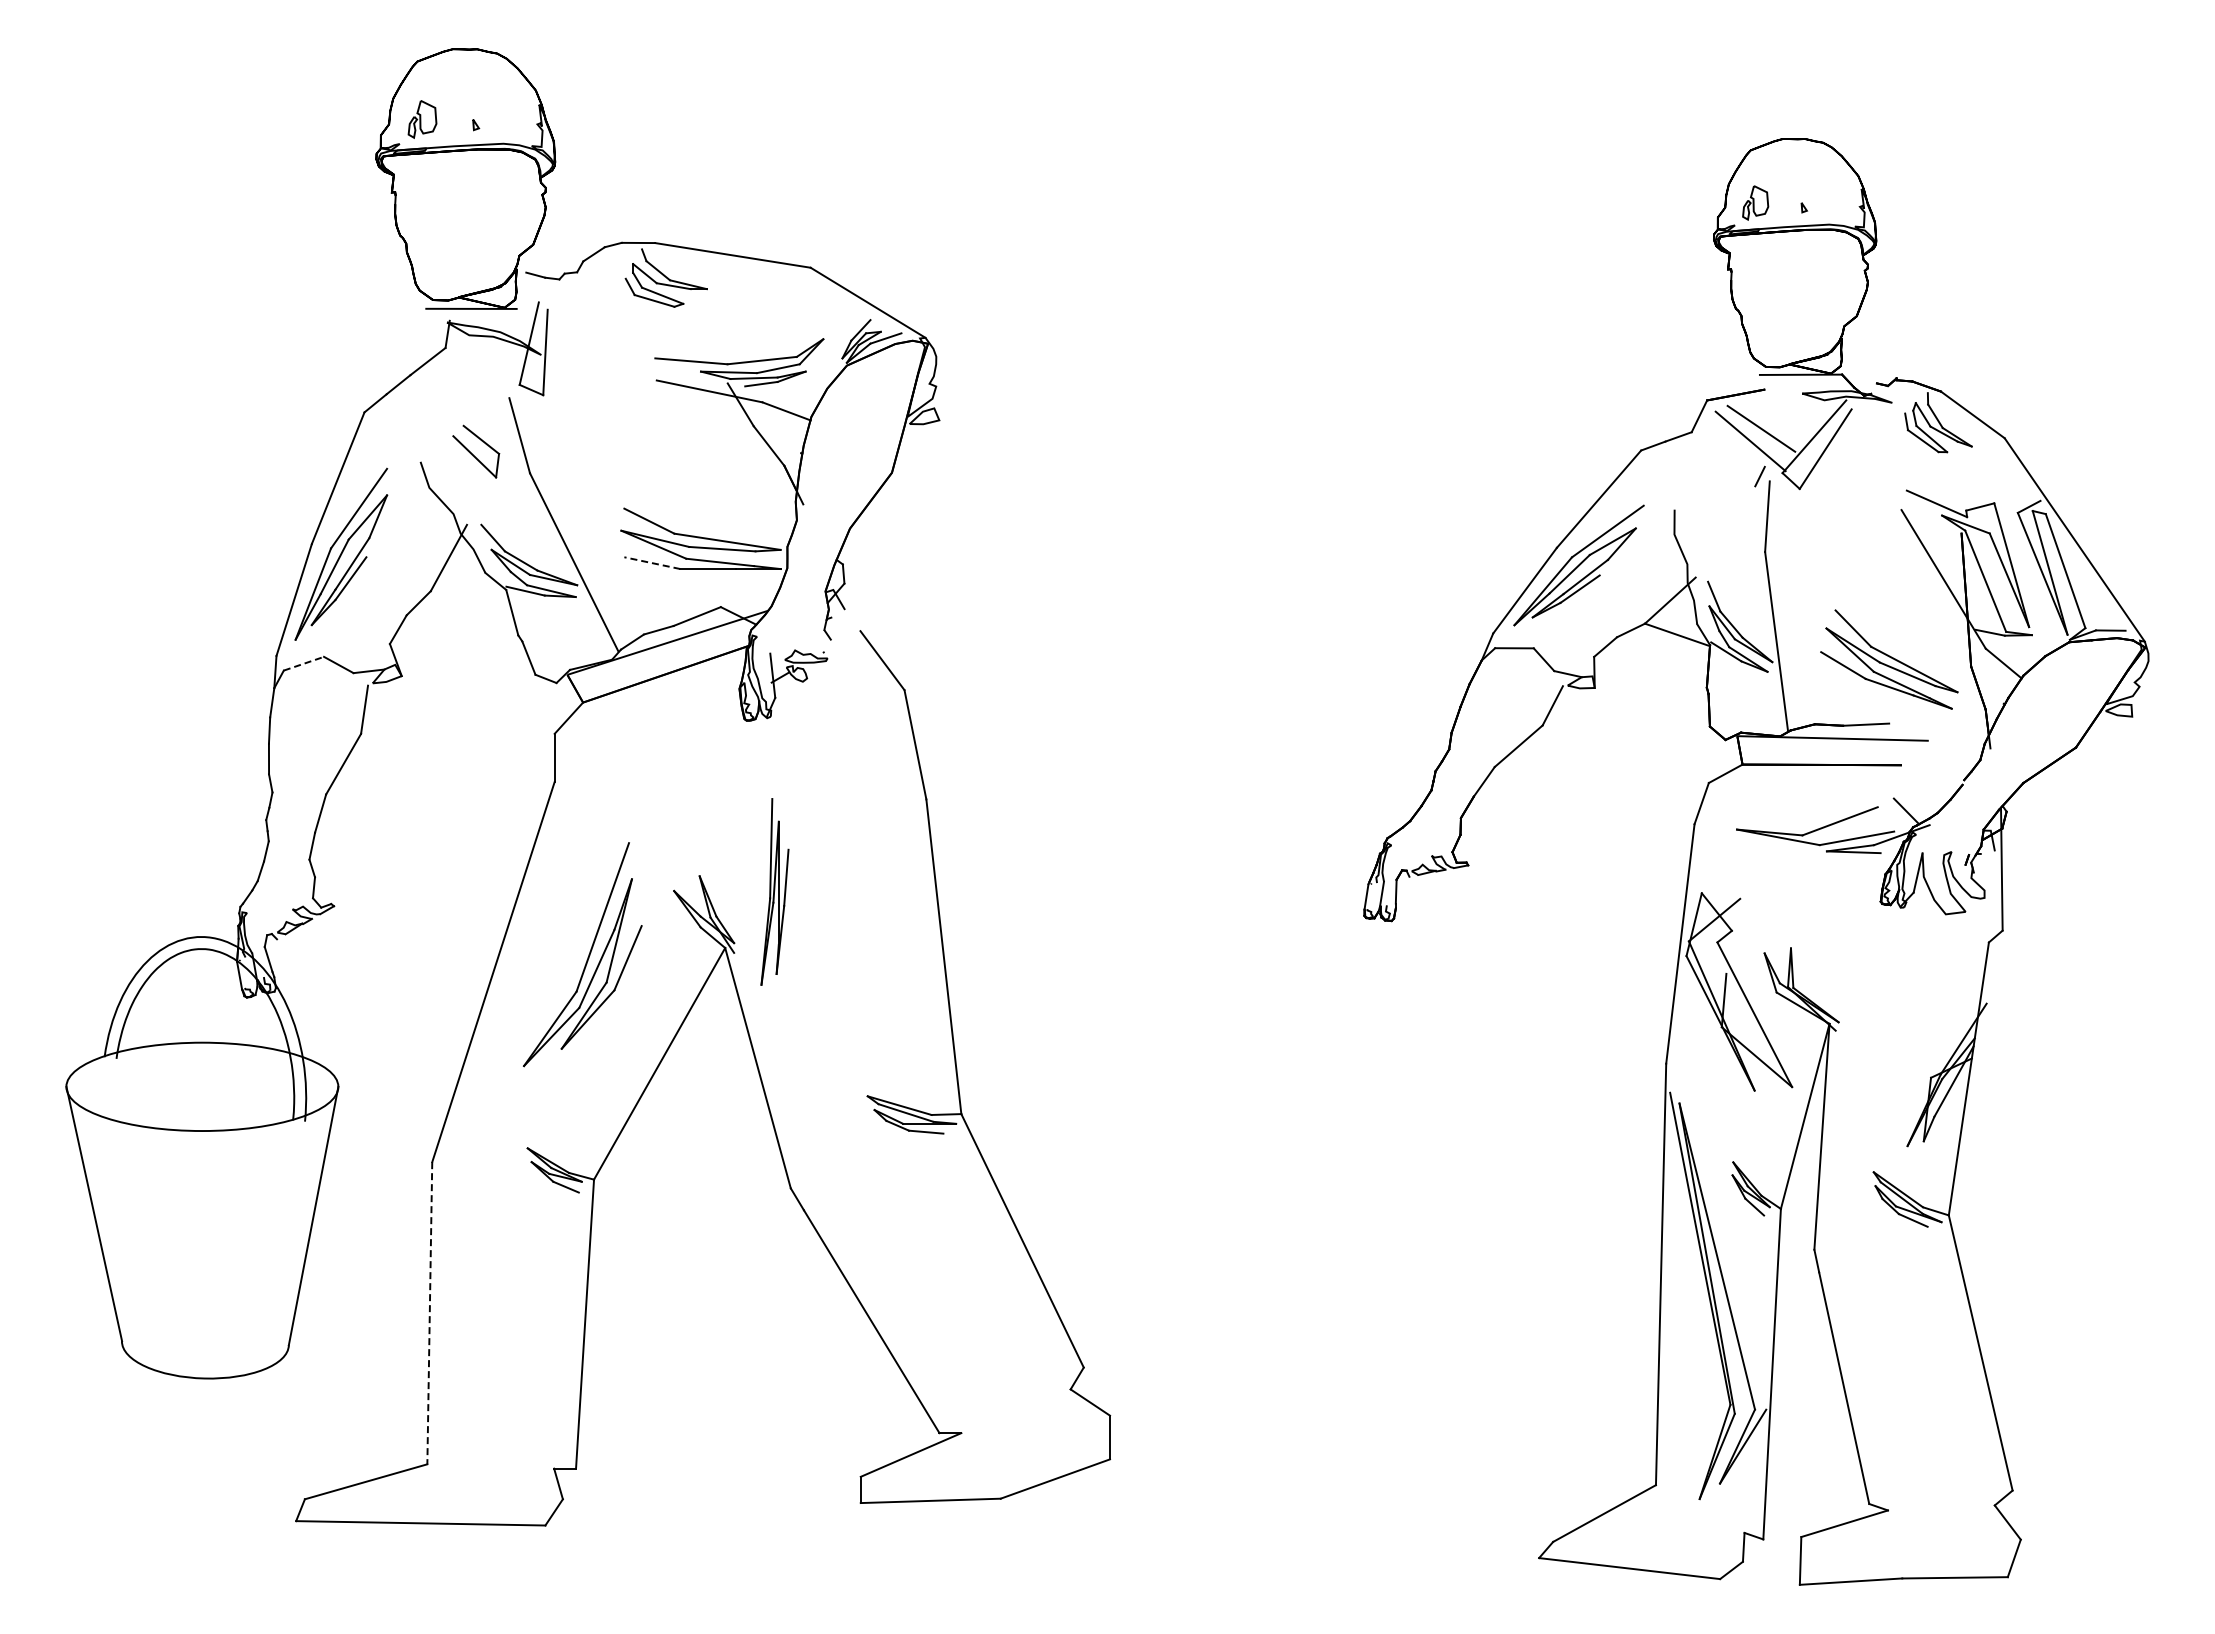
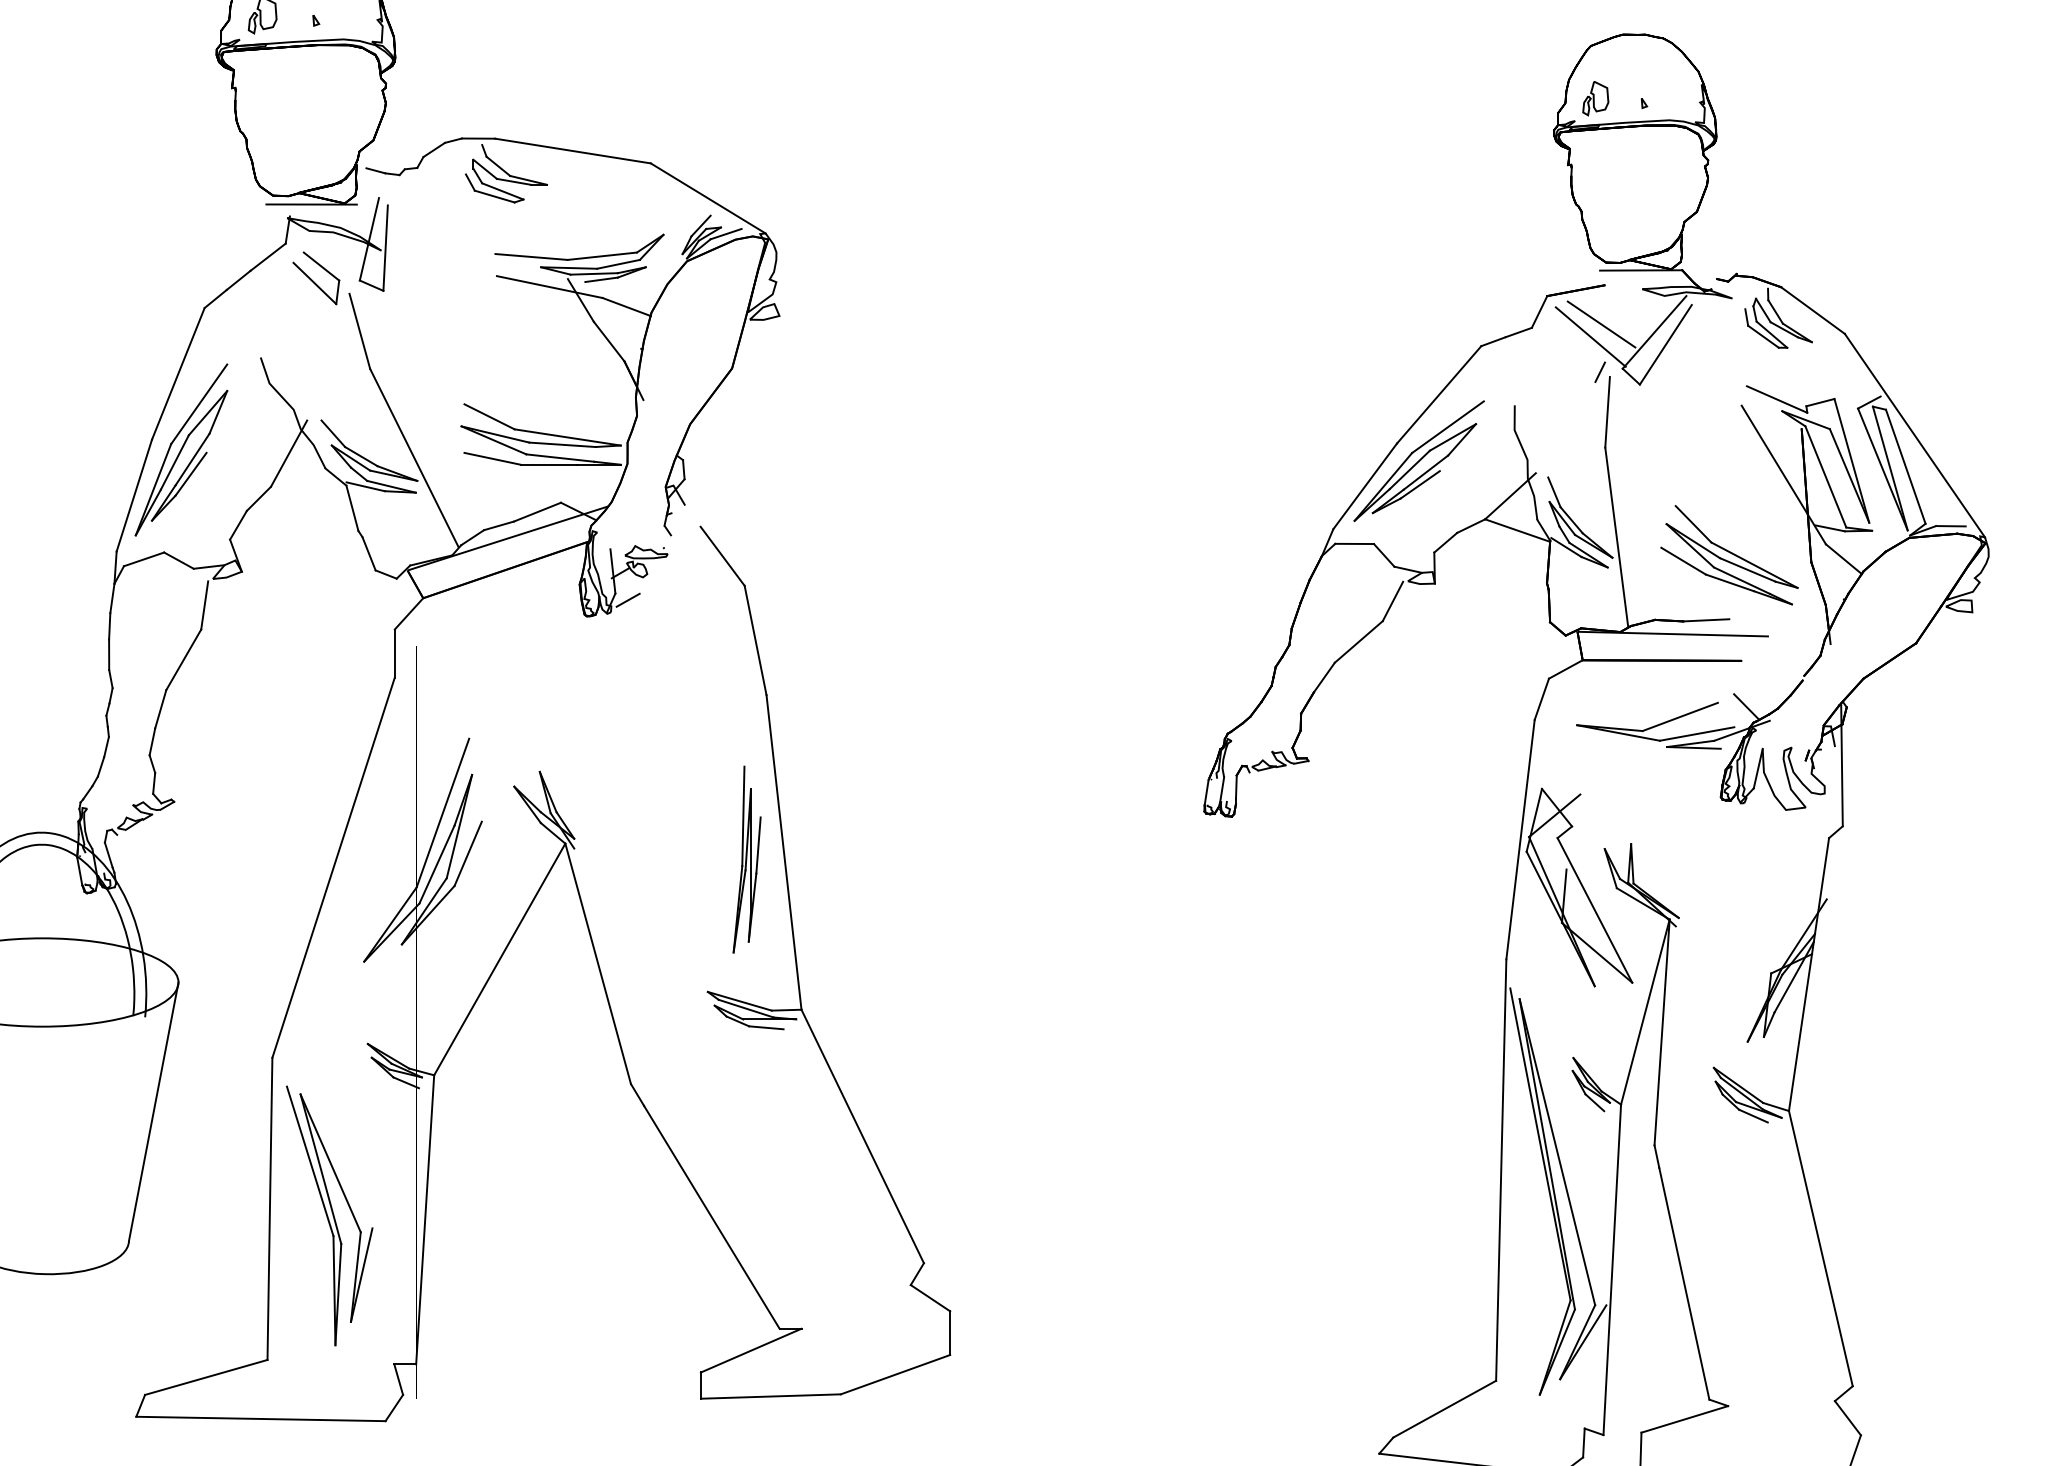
part: (476, 451) -> (316, 278), moved
line: (652, 563) -> (492, 459), dashed -> solid
line: (304, 663) -> (144, 559), dashed -> solid
line: (787, 704) -> (627, 600), added
part: (774, 891) -> (746, 859), moved
line: (429, 1313) -> (269, 1209), dashed -> solid
part: (489, 1320) -> (329, 1216), added

